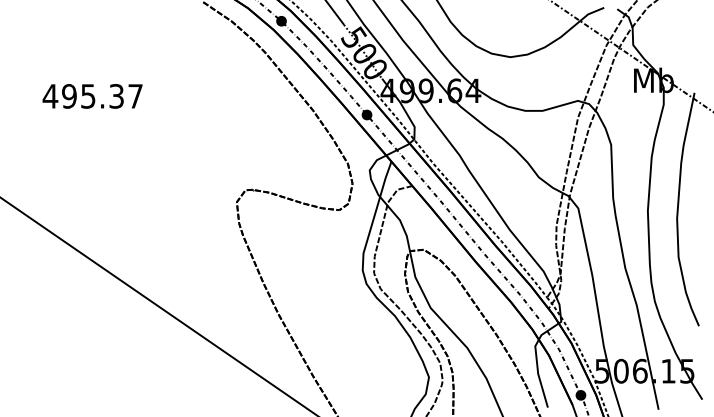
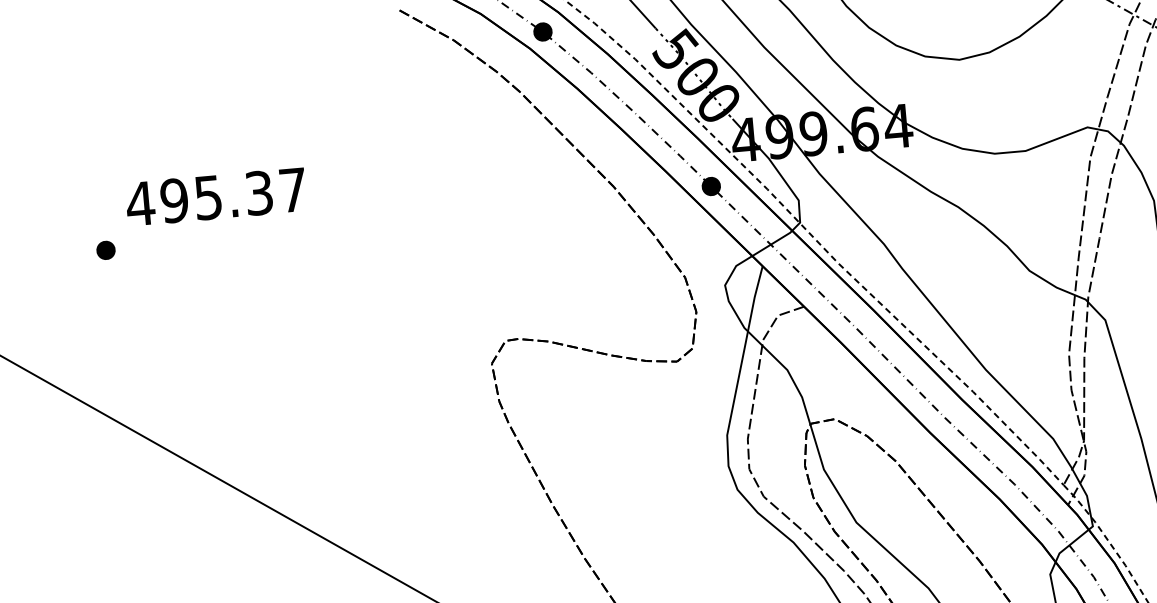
part: (28, 120) -> (104, 250), added

